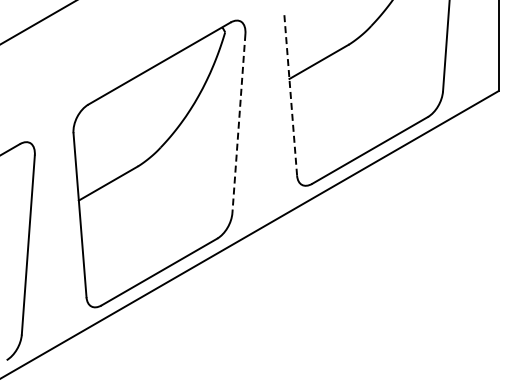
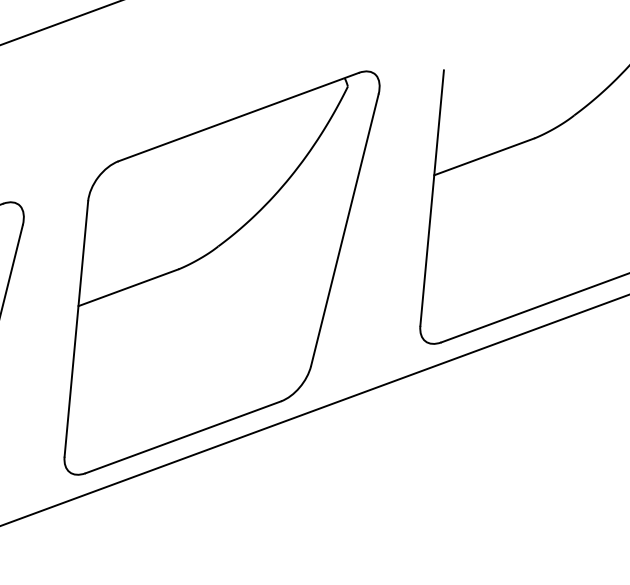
line: (290, 93) -> (432, 197), dashed -> solid
line: (238, 123) -> (344, 230), dashed -> solid

